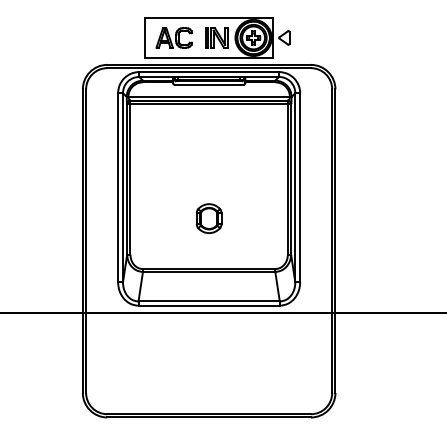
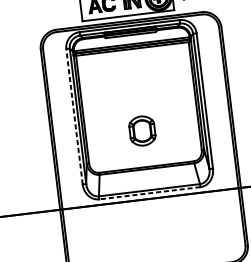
line: (118, 187) -> (74, 116), solid -> dashed
part: (208, 218) -> (141, 130), size x1.4
line: (209, 305) -> (150, 193), solid -> dashed

